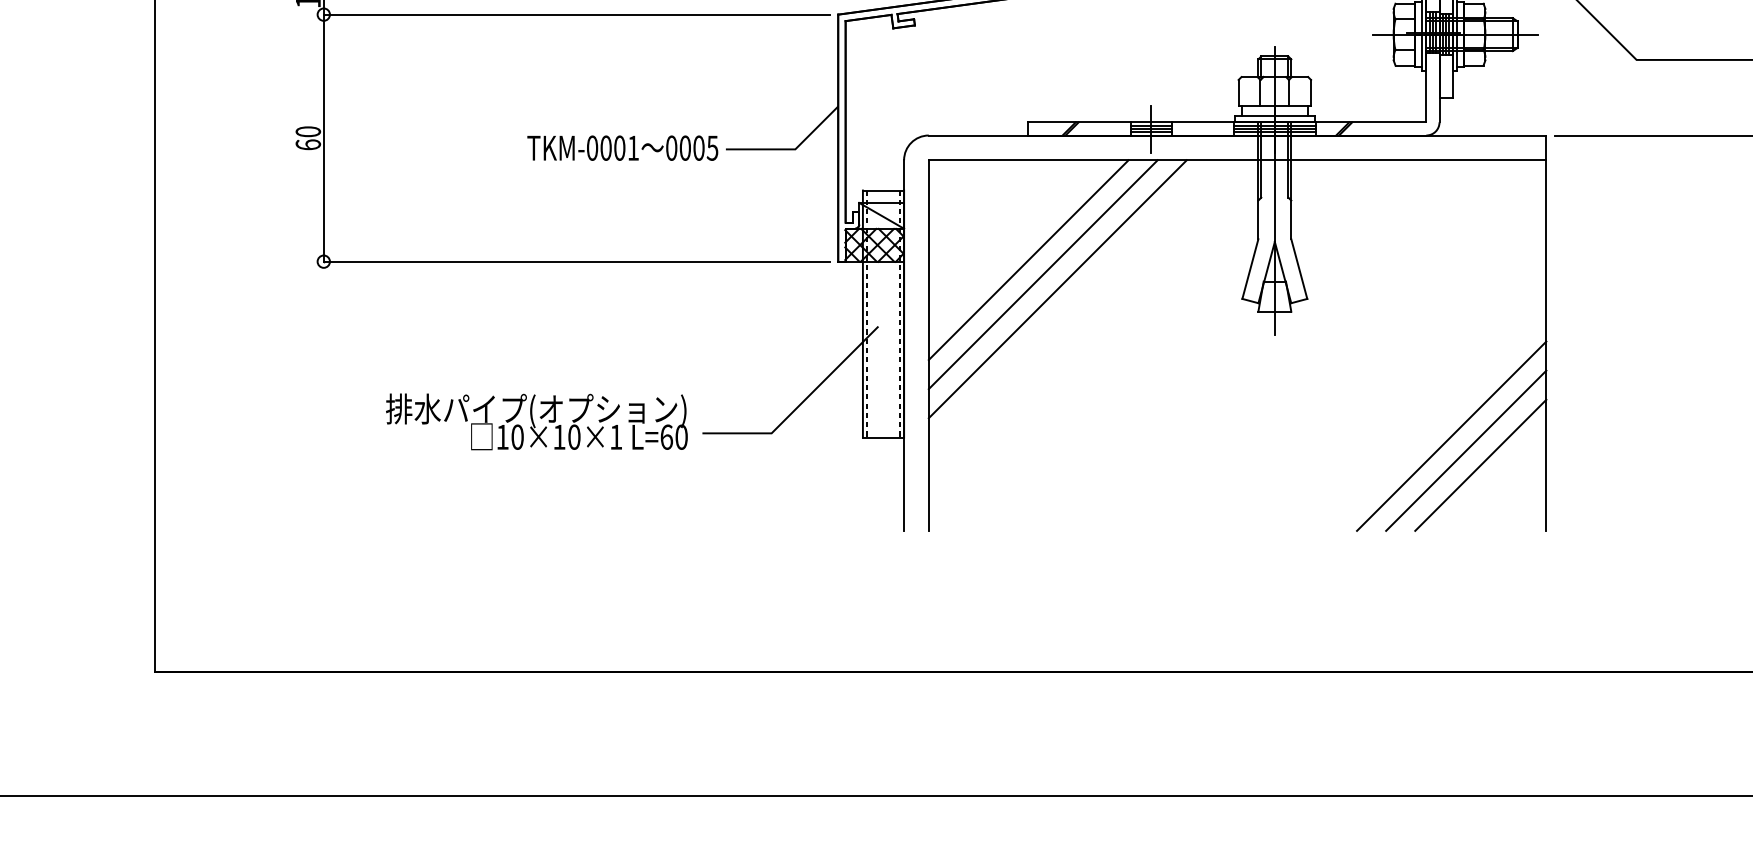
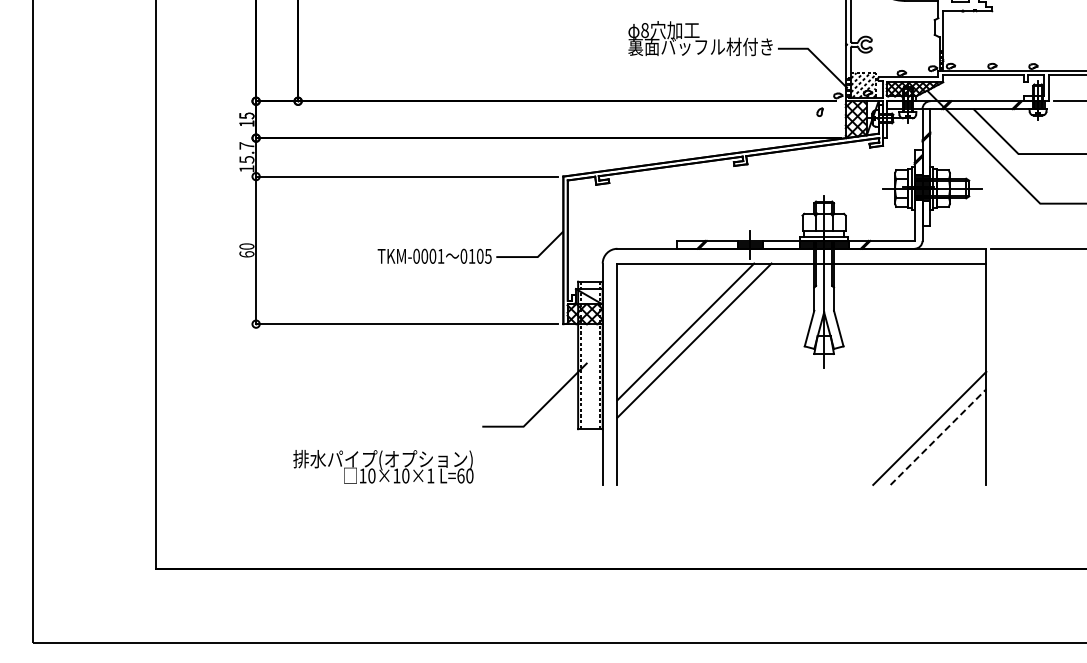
text: (684, 146) -> (471, 255), 0005 -> 0105
line: (1027, 258) -> (676, 322), removed
text: (537, 421) -> (383, 466), moved
line: (1466, 451) -> (938, 437), solid -> dashed
line: (1481, 464) -> (947, 445), removed

